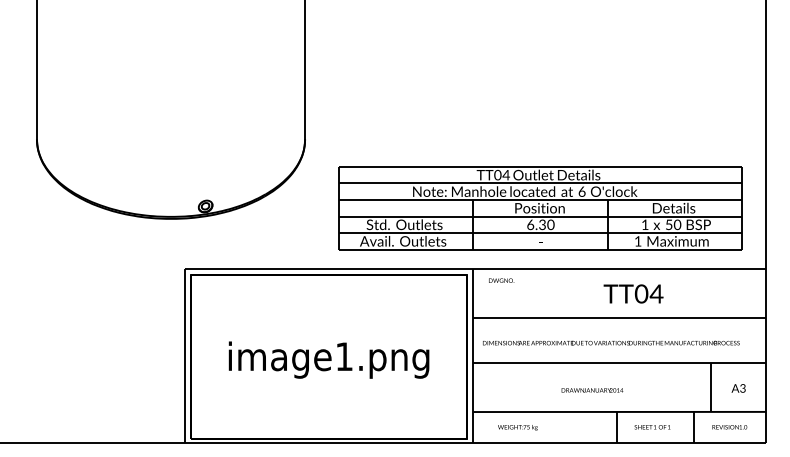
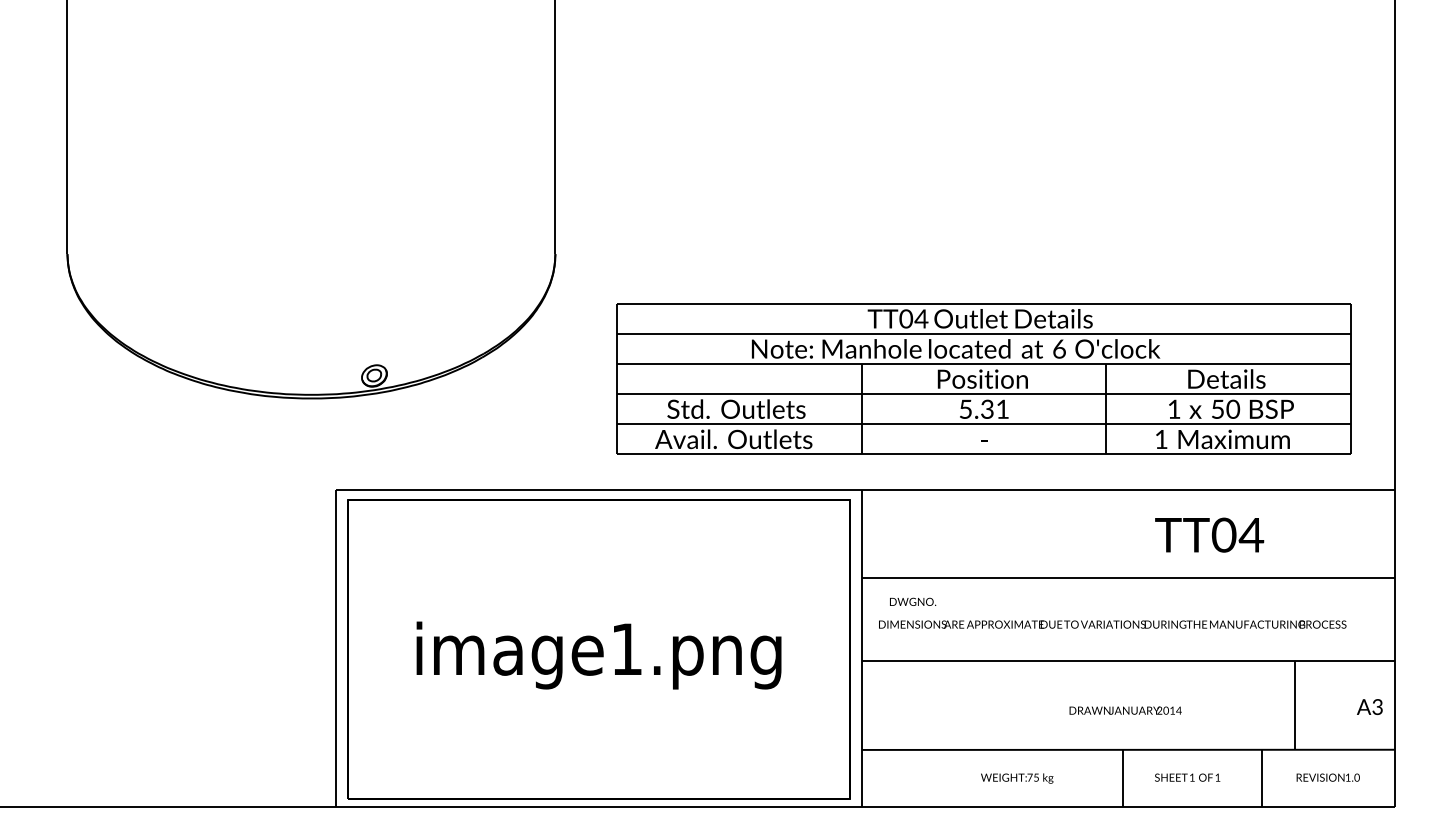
text: (540, 224) -> (983, 408), 6.30 -> 5.31
text: (501, 280) -> (912, 601), moved
text: (633, 293) -> (1209, 534), moved
text: (738, 388) -> (1369, 707), moved
text: (592, 390) -> (1125, 710), moved
text: (517, 427) -> (1016, 778), moved

